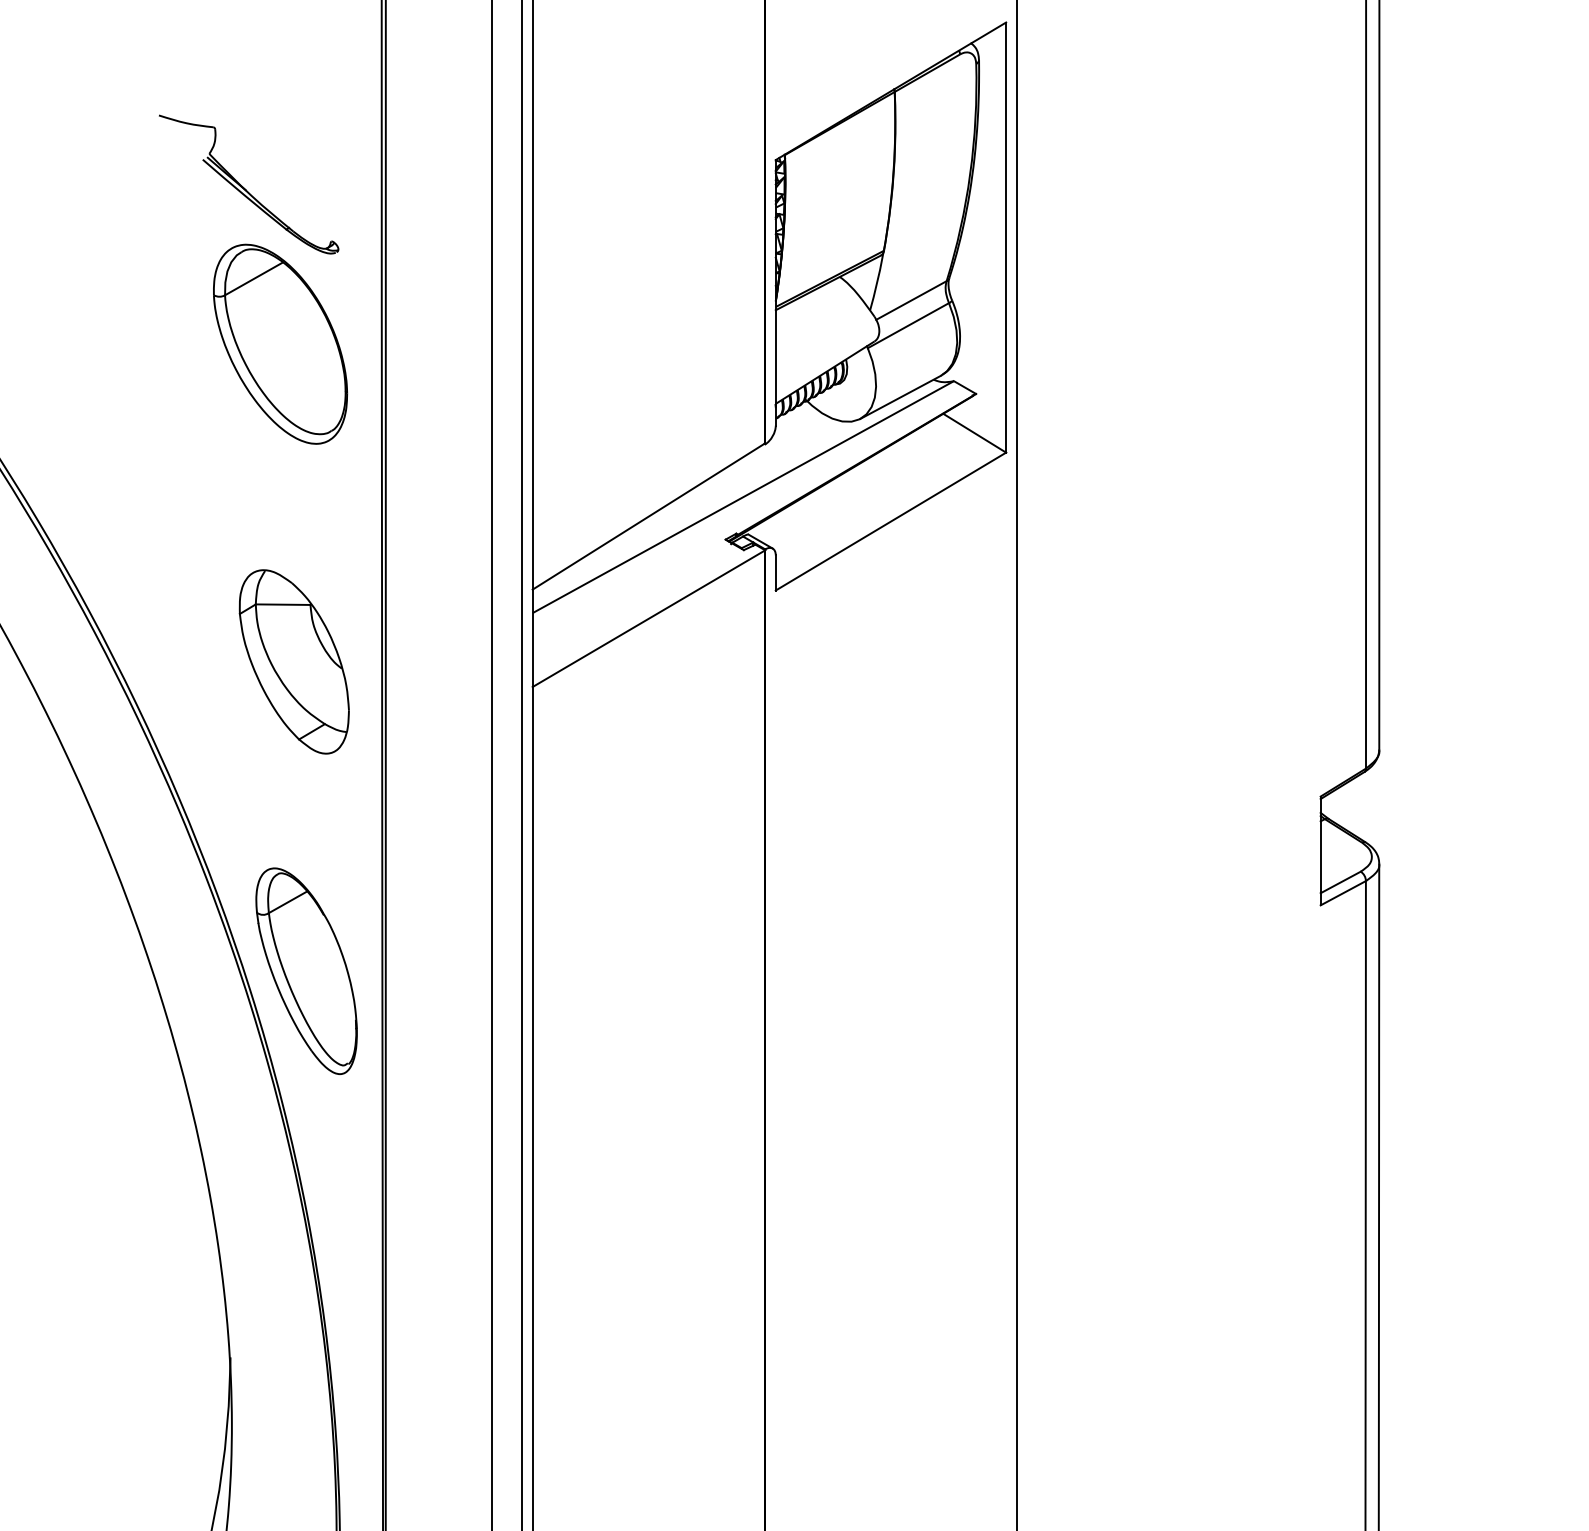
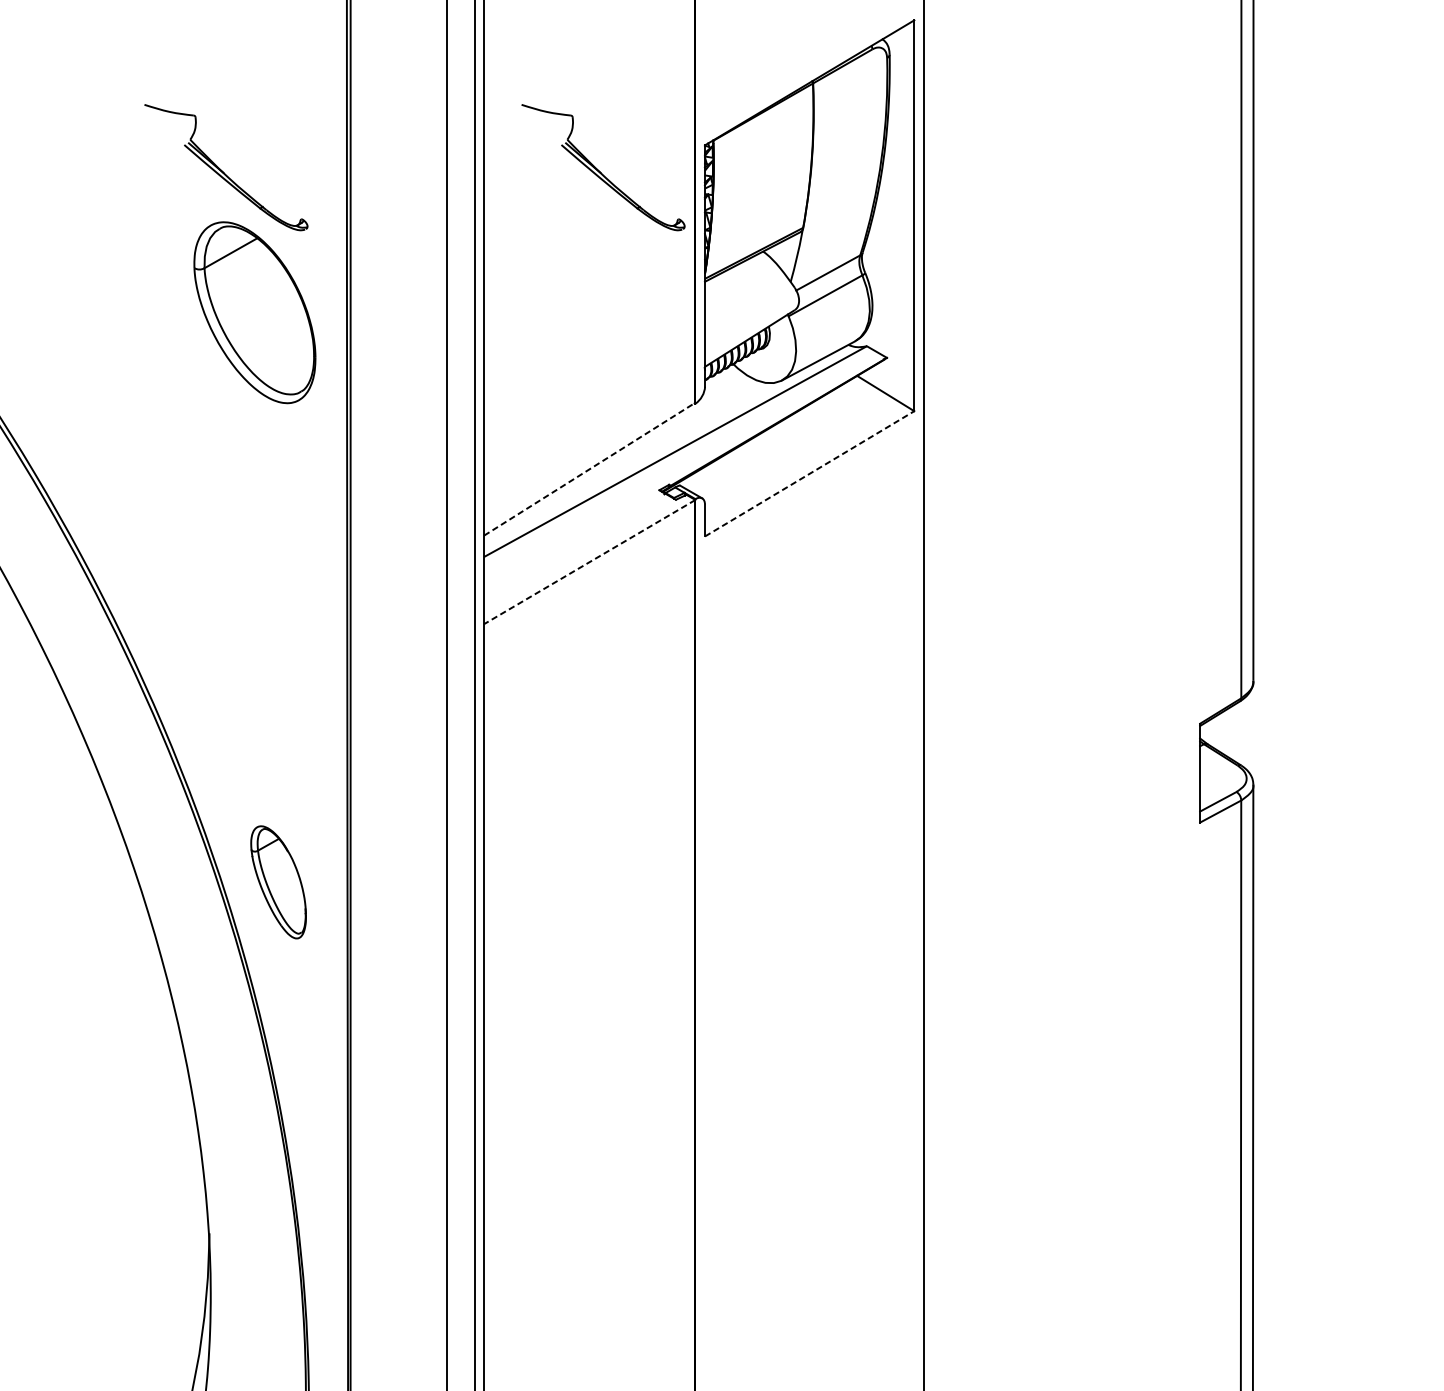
part: (664, 184) -> (603, 167), added
line: (649, 516) -> (590, 469), solid -> dashed
line: (891, 521) -> (810, 473), solid -> dashed
line: (648, 618) -> (589, 561), solid -> dashed
part: (293, 661) -> (266, 600), removed
part: (306, 970) -> (278, 881), size x0.6

